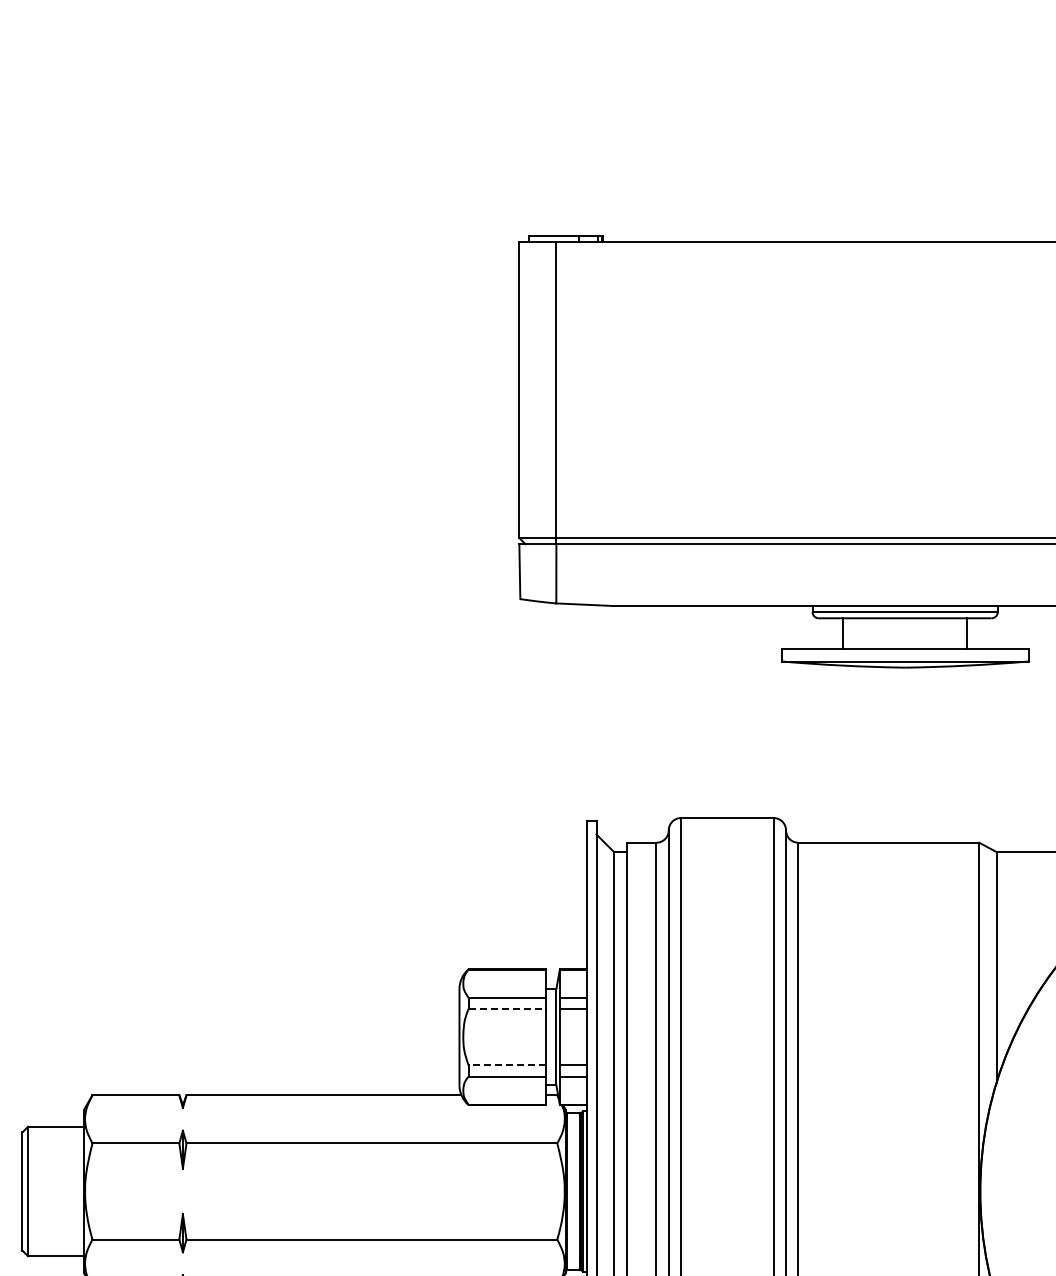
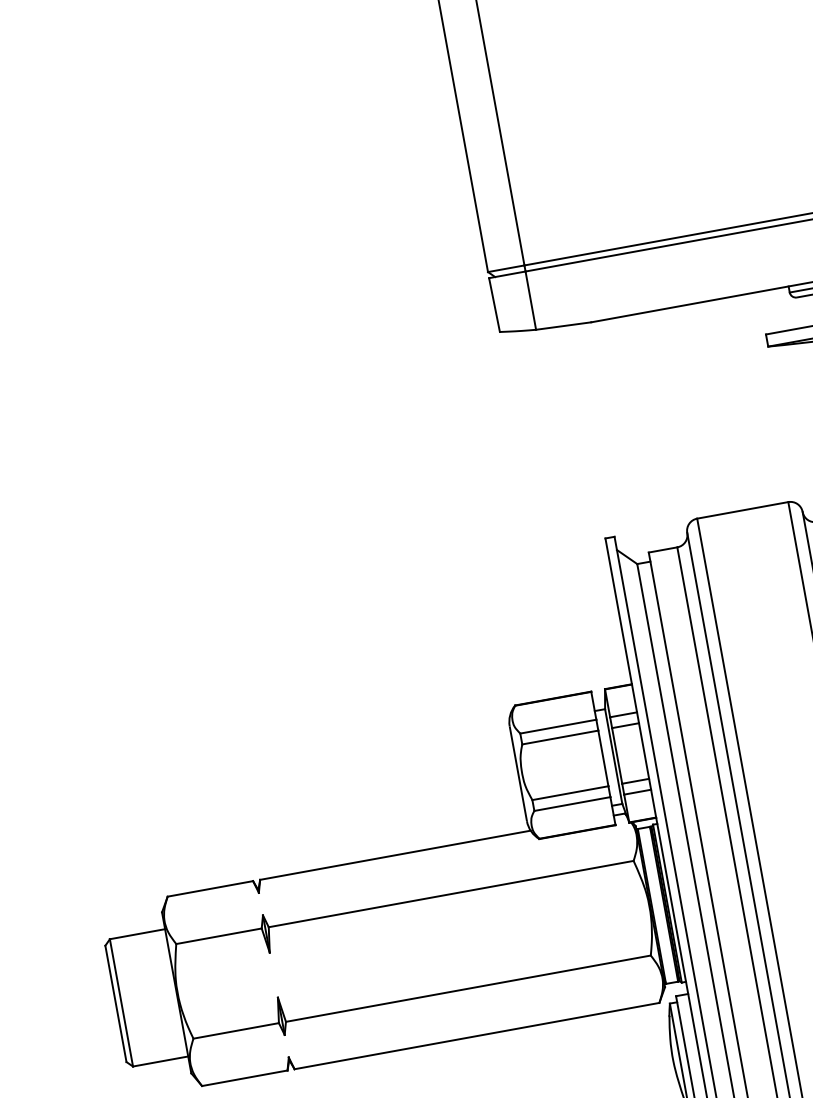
line: (507, 1008) -> (560, 737), dashed -> solid
line: (507, 1065) -> (570, 793), dashed -> solid

